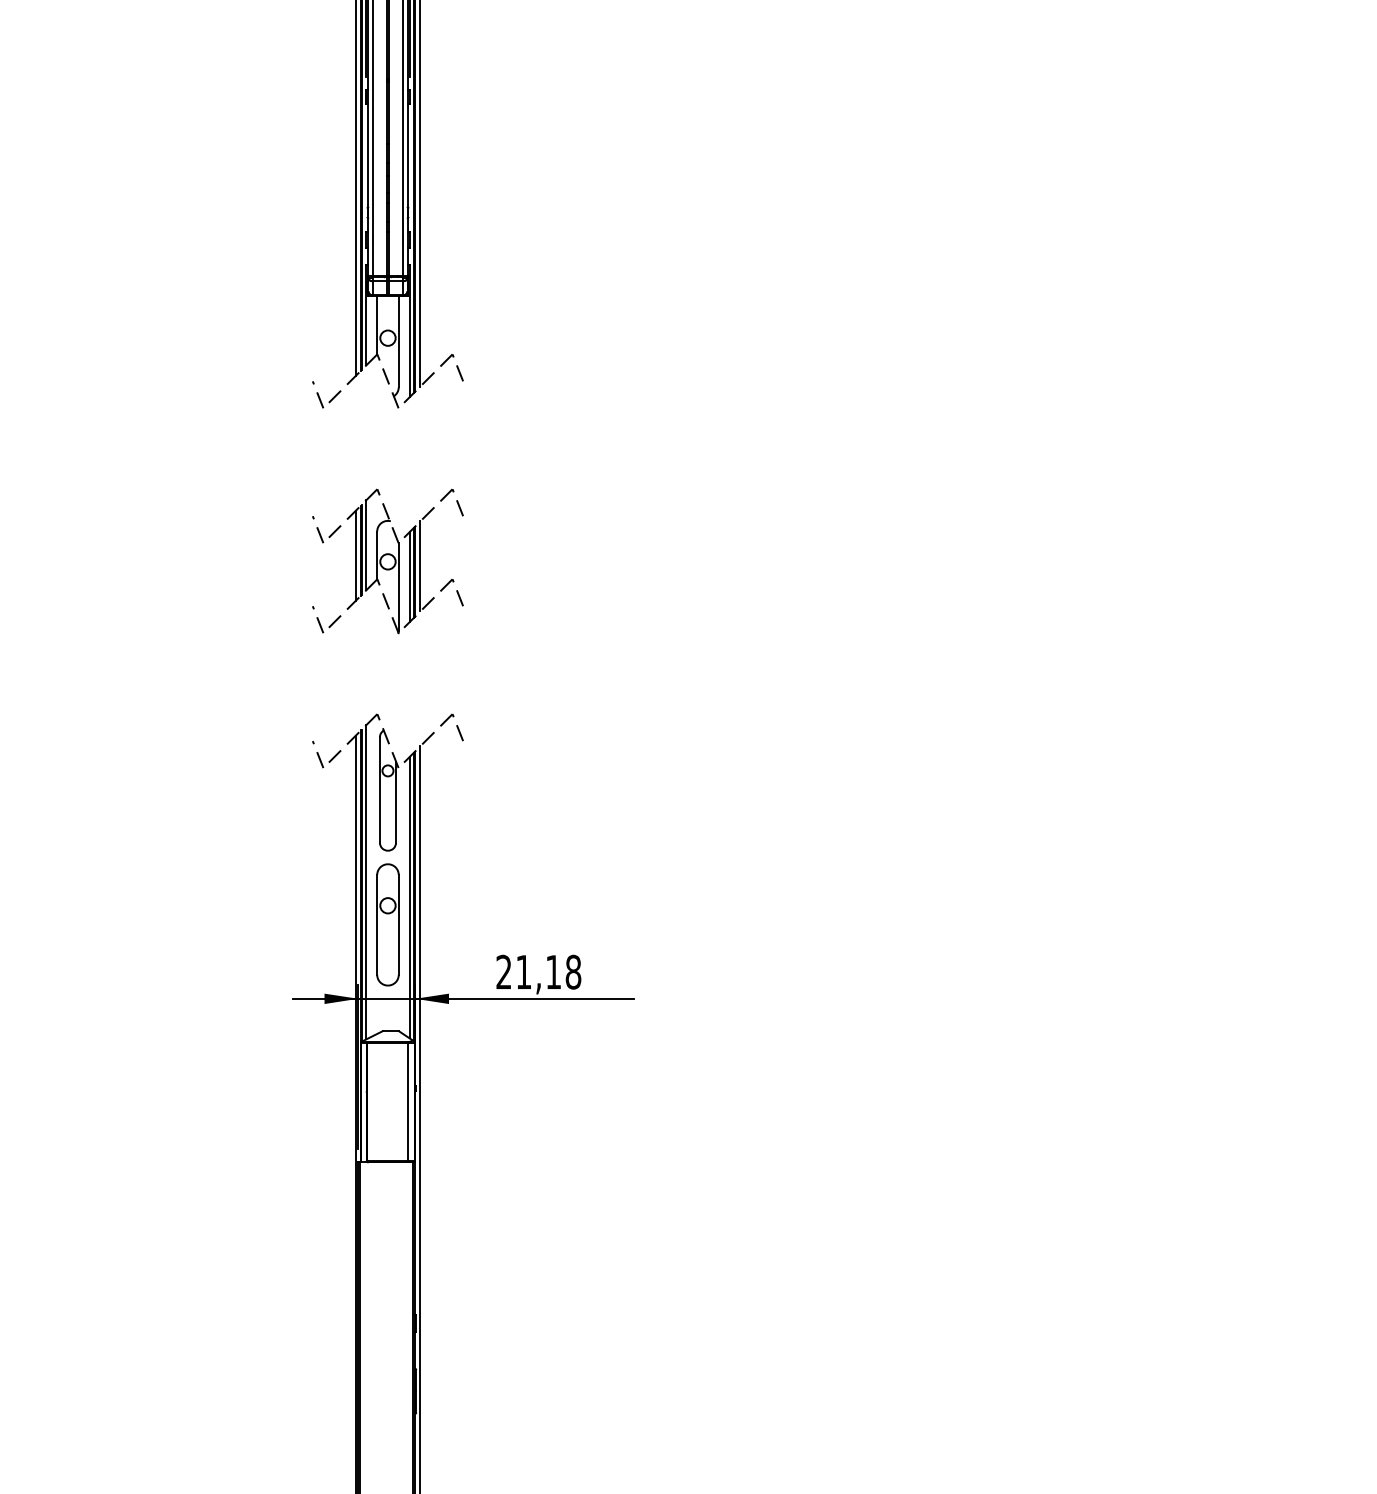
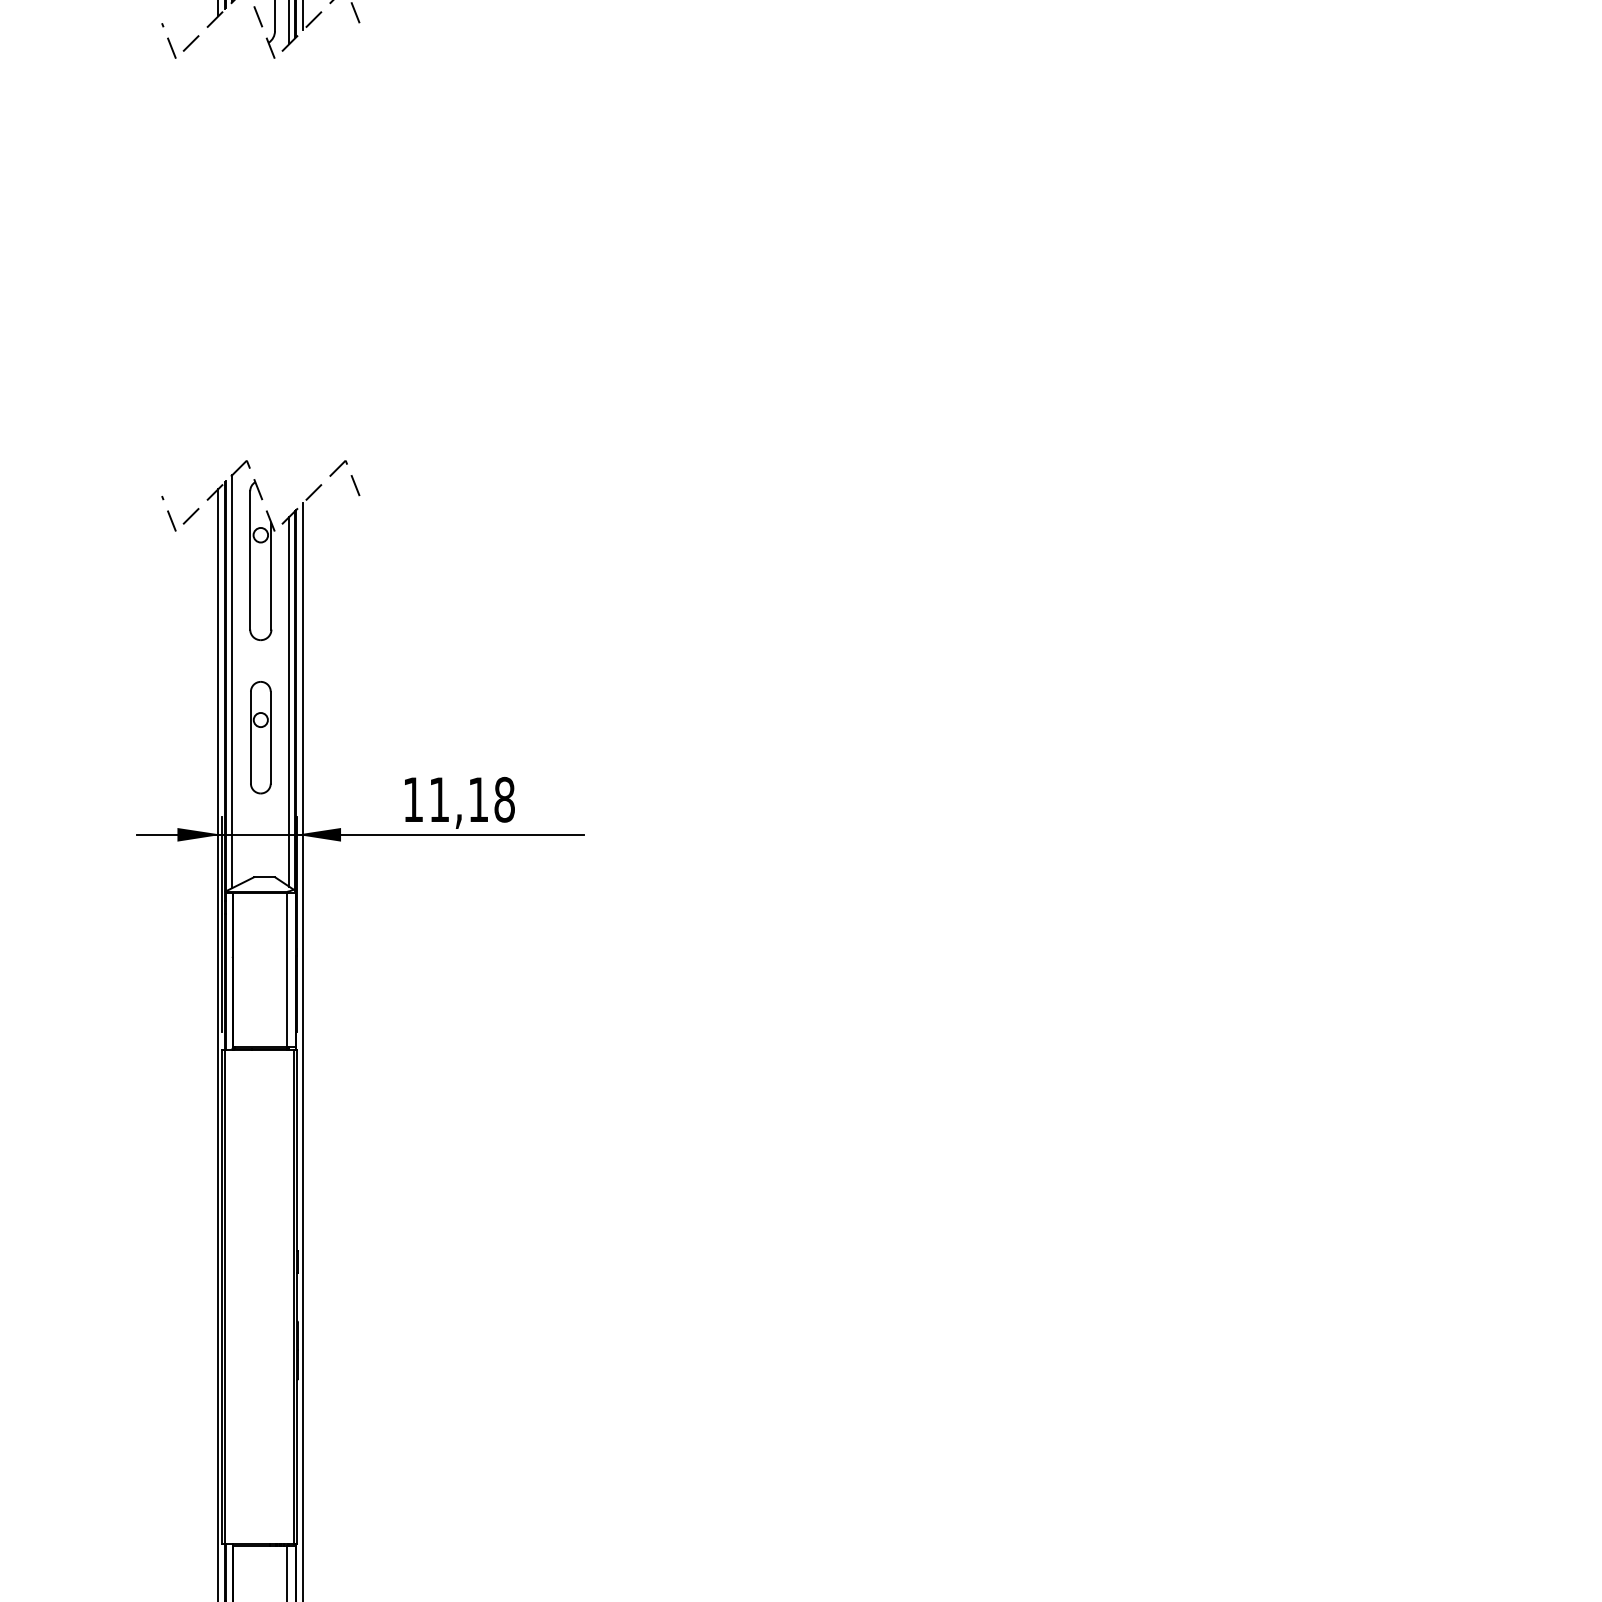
part: (387, 561) -> (260, 260), removed
part: (387, 924) -> (260, 737), size x0.7
text: (503, 971) -> (412, 798), 21,18 -> 11,18

